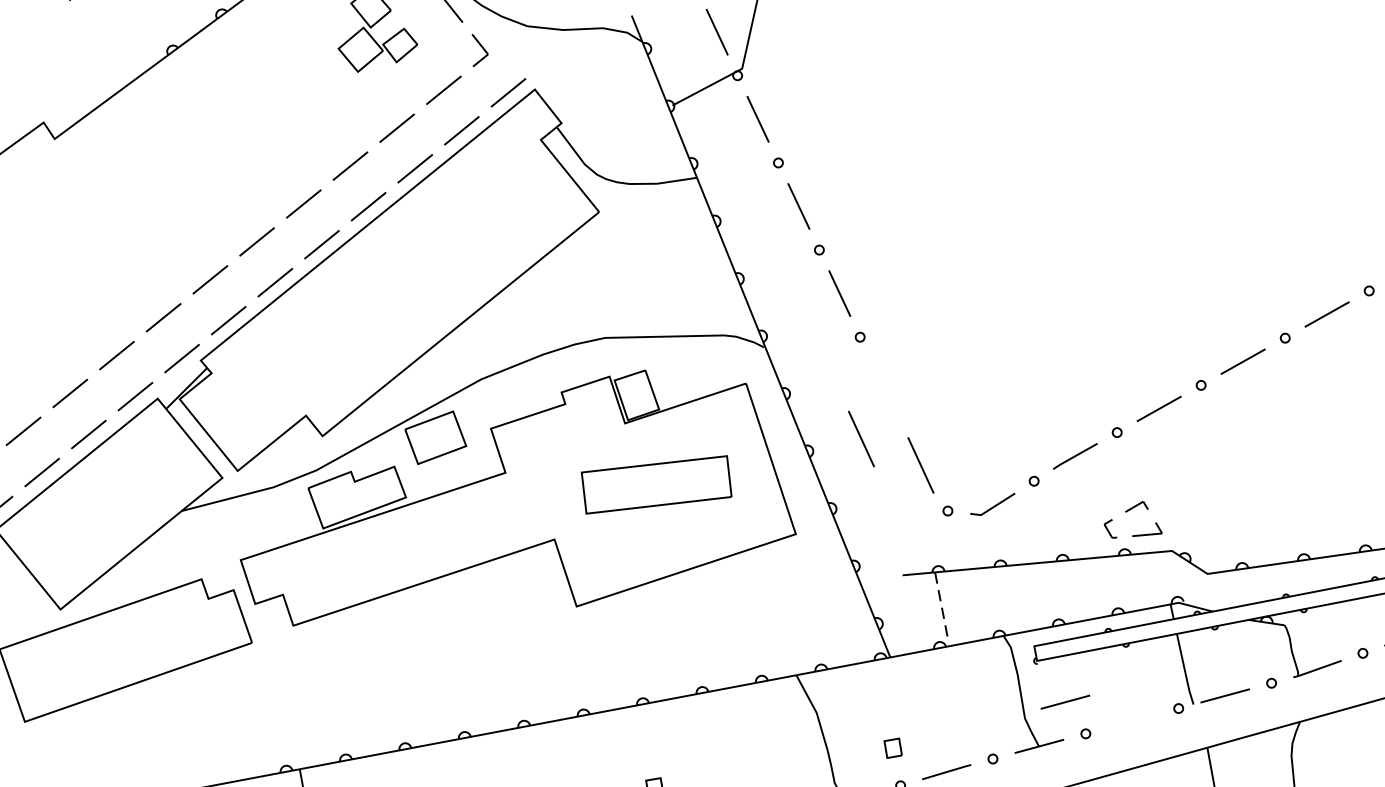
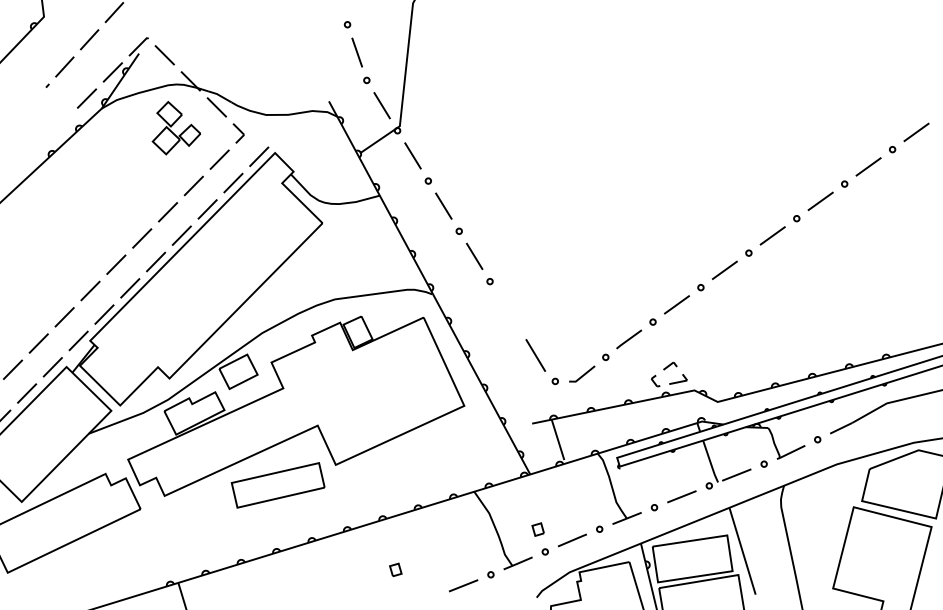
line: (861, 438) -> (497, 343), removed
part: (655, 484) -> (277, 485), moved
line: (942, 607) -> (558, 440), dashed -> solid
line: (1064, 701) -> (681, 496), moved

